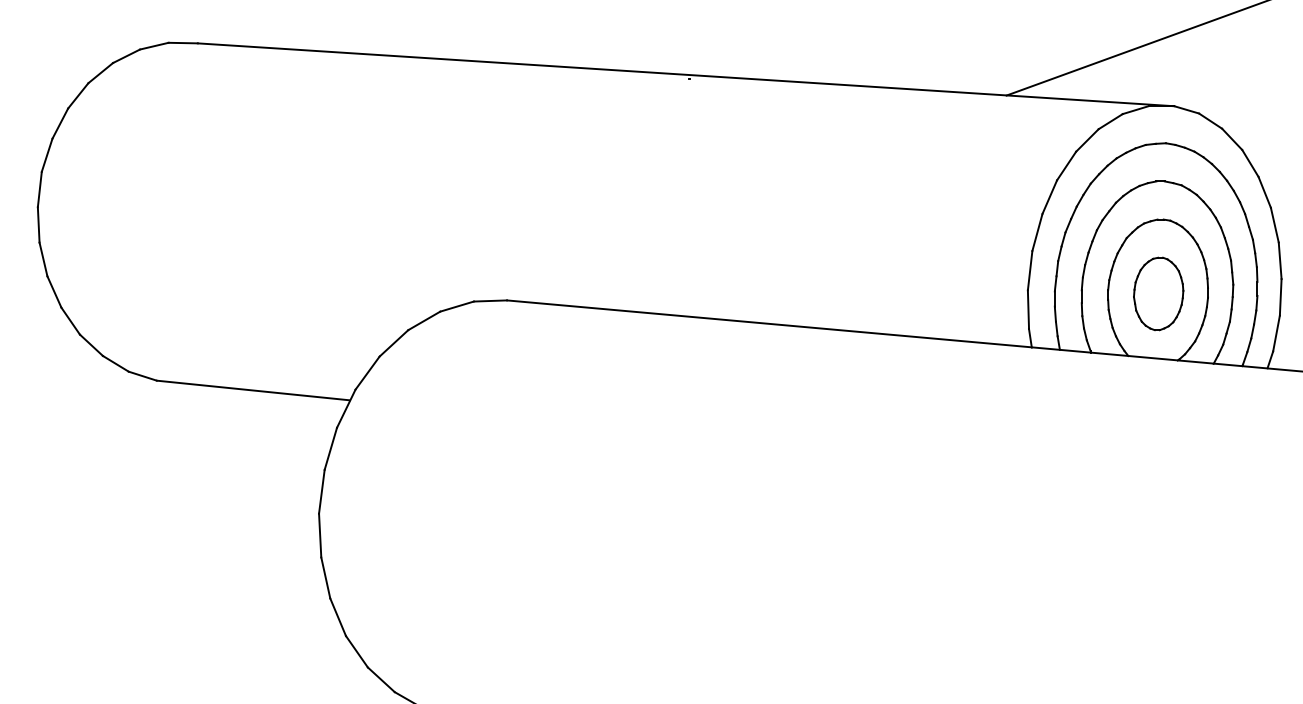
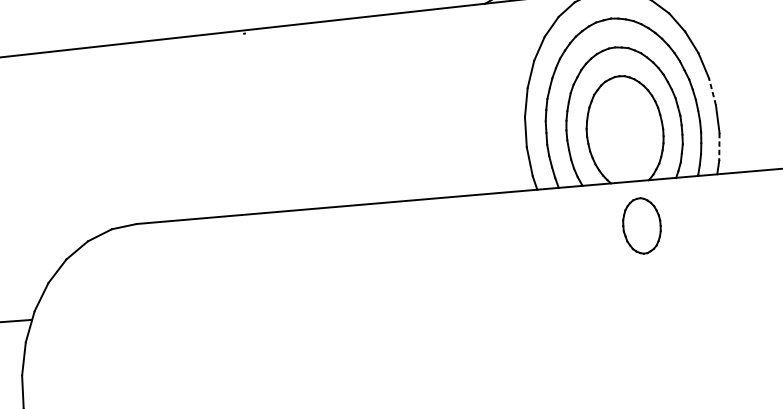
line: (1280, 260) -> (712, 91), solid -> dashed
part: (1158, 293) -> (641, 225), moved
line: (1276, 334) -> (719, 147), solid -> dashed

